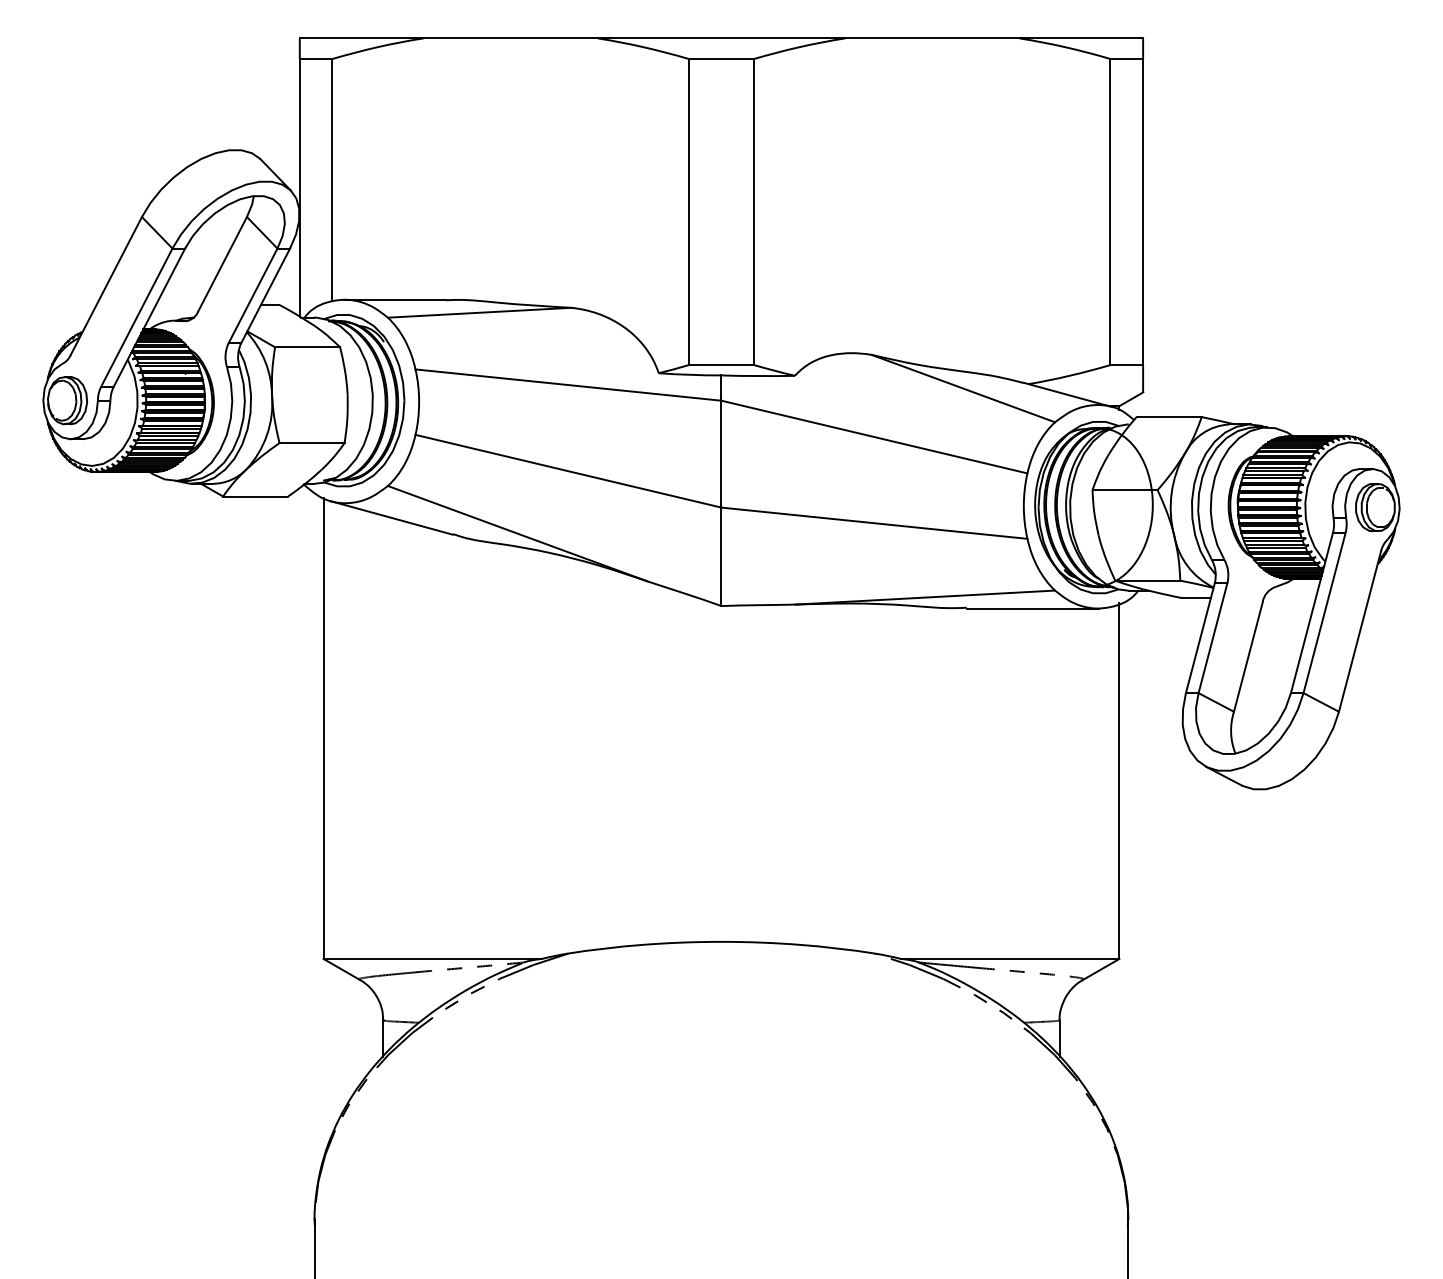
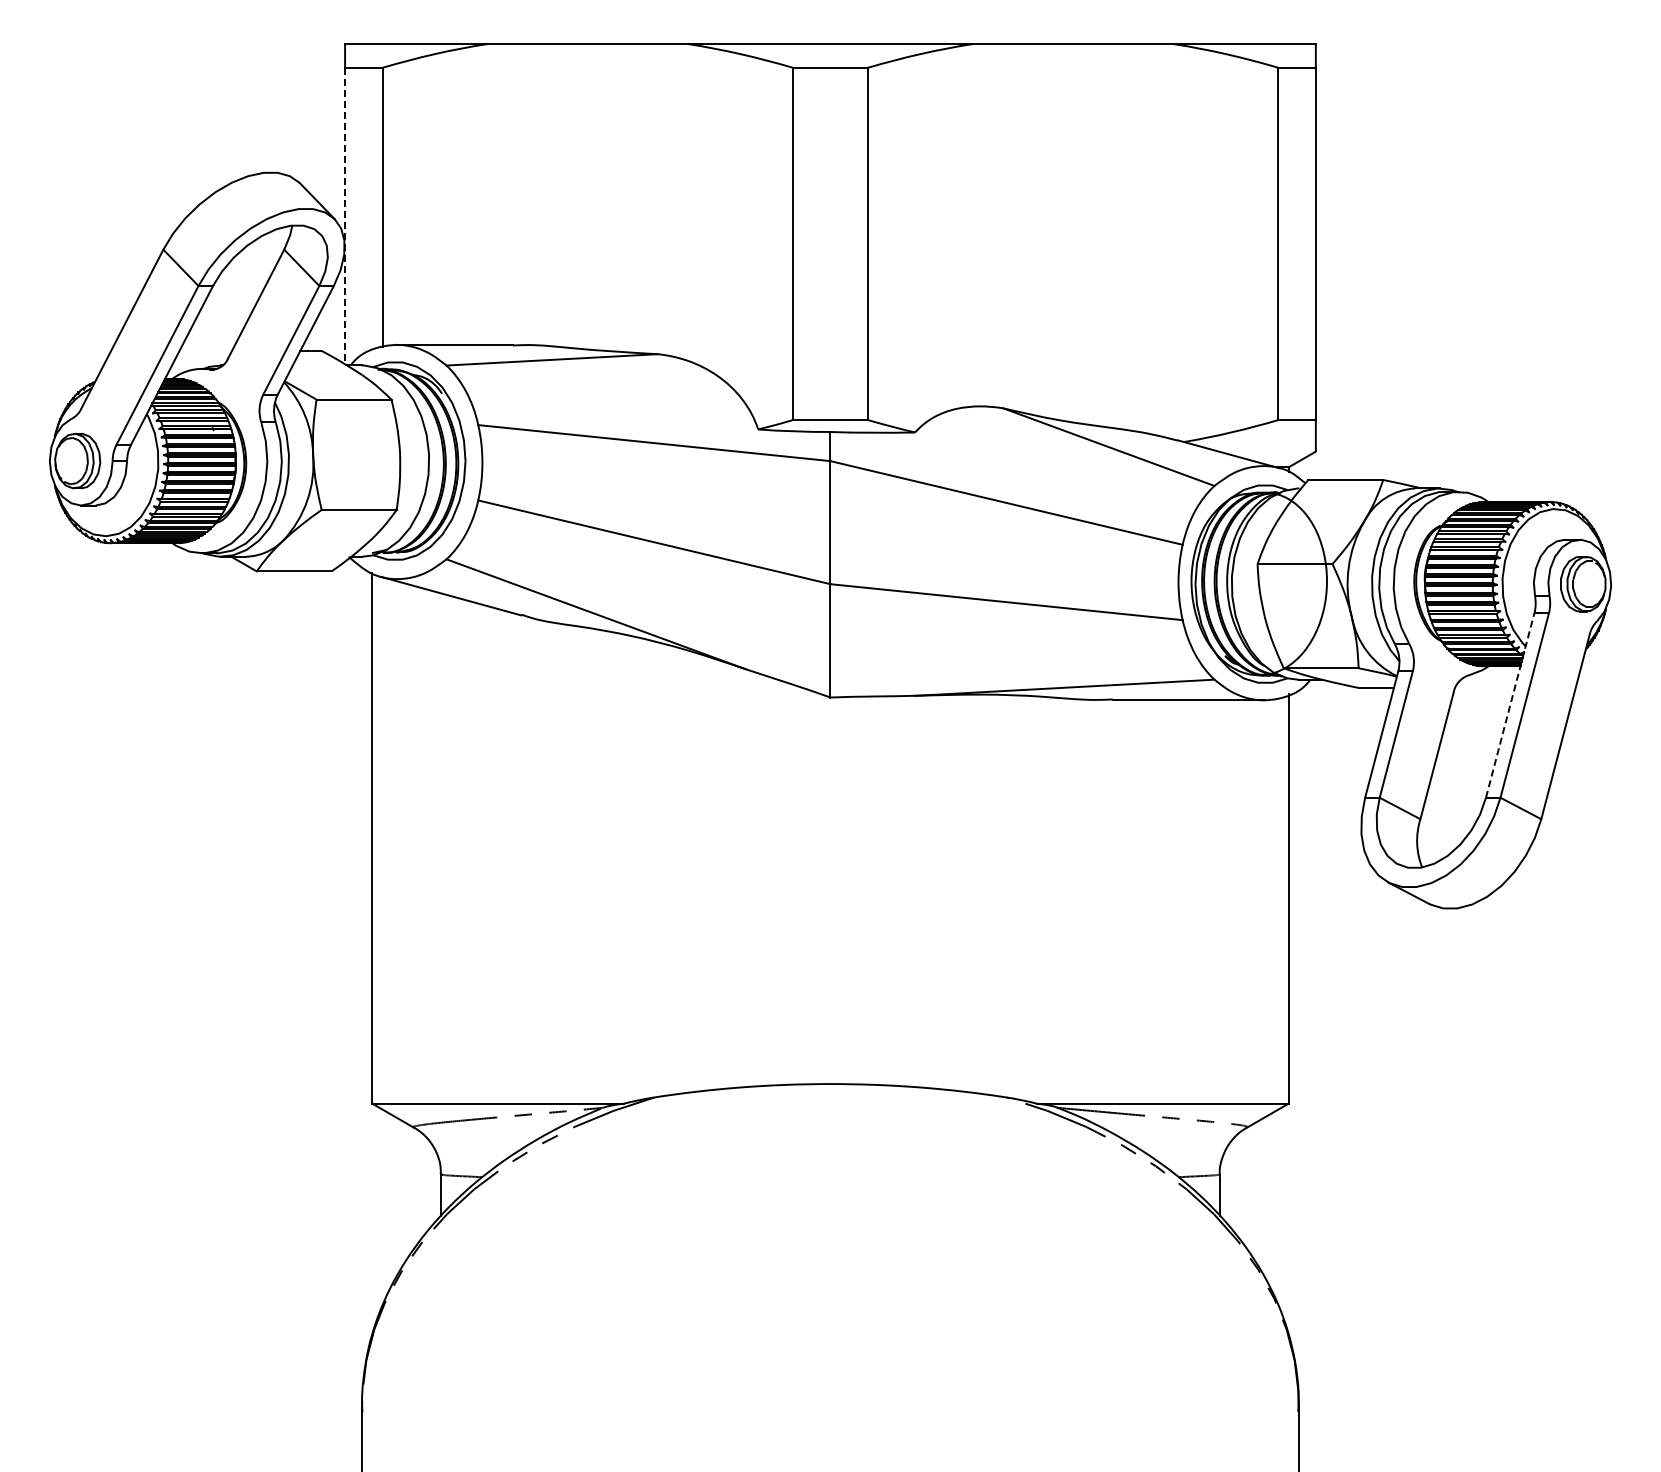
line: (300, 188) -> (345, 216), solid -> dashed
line: (1312, 613) -> (1510, 705), solid -> dashed

